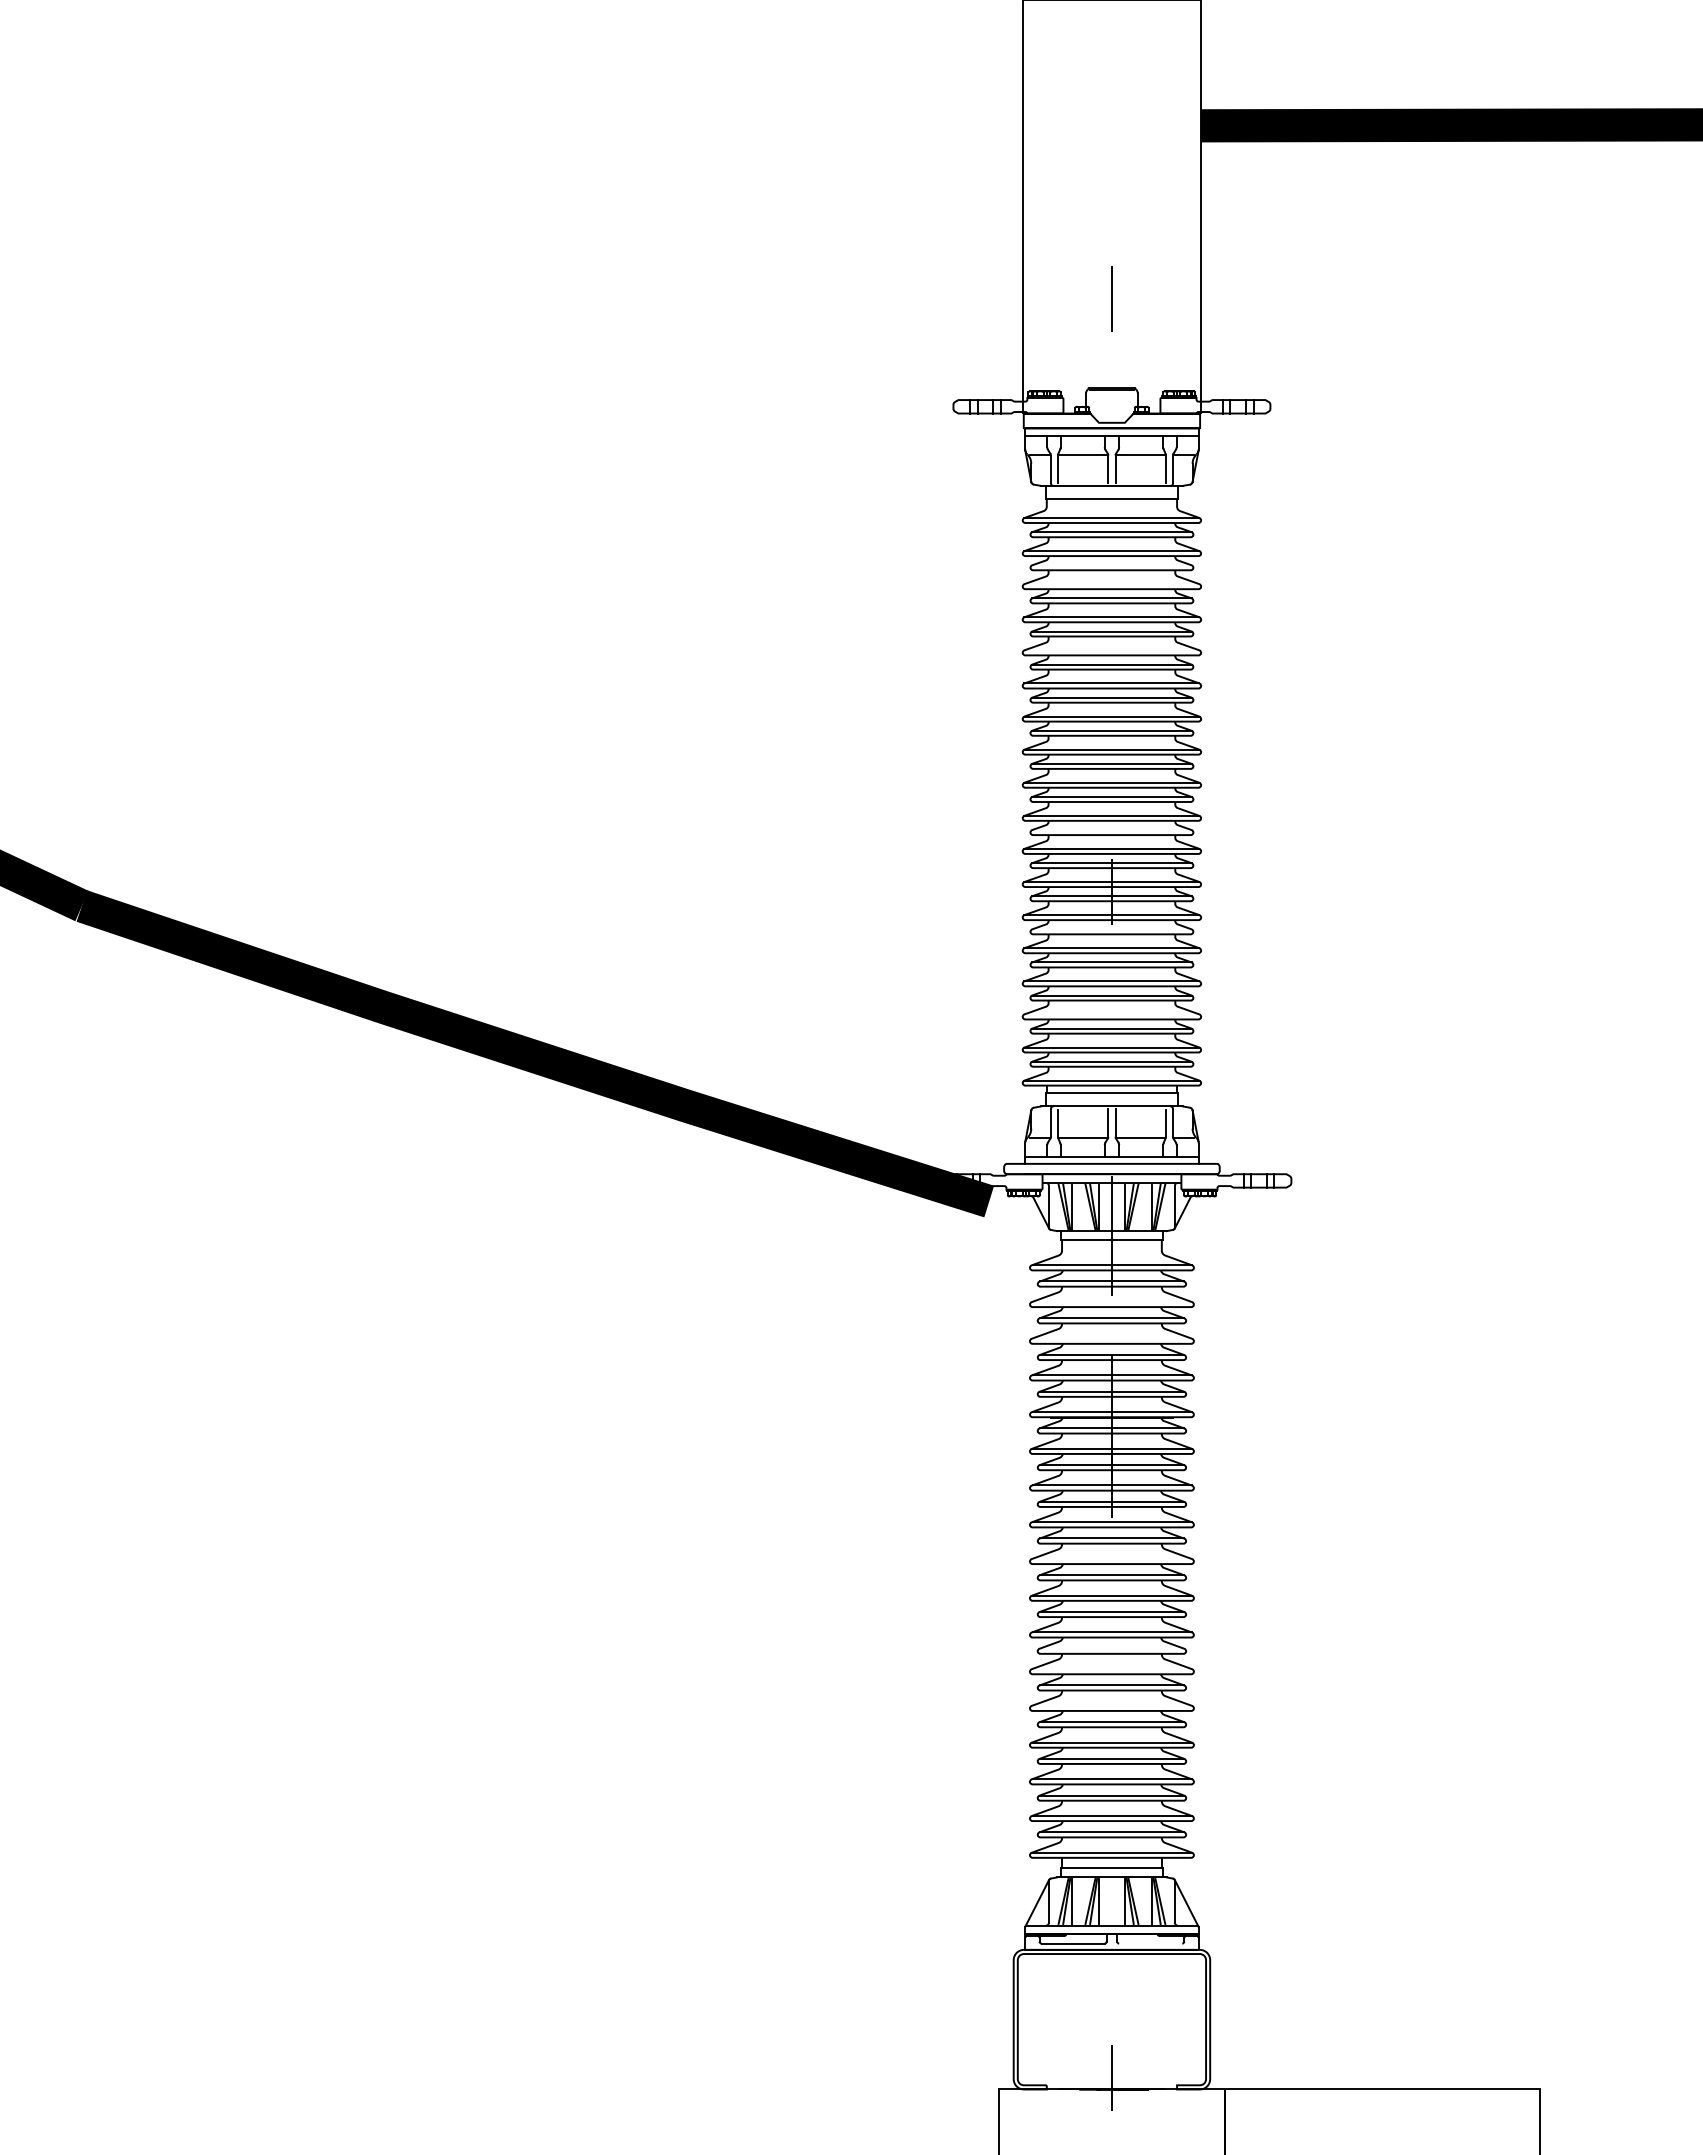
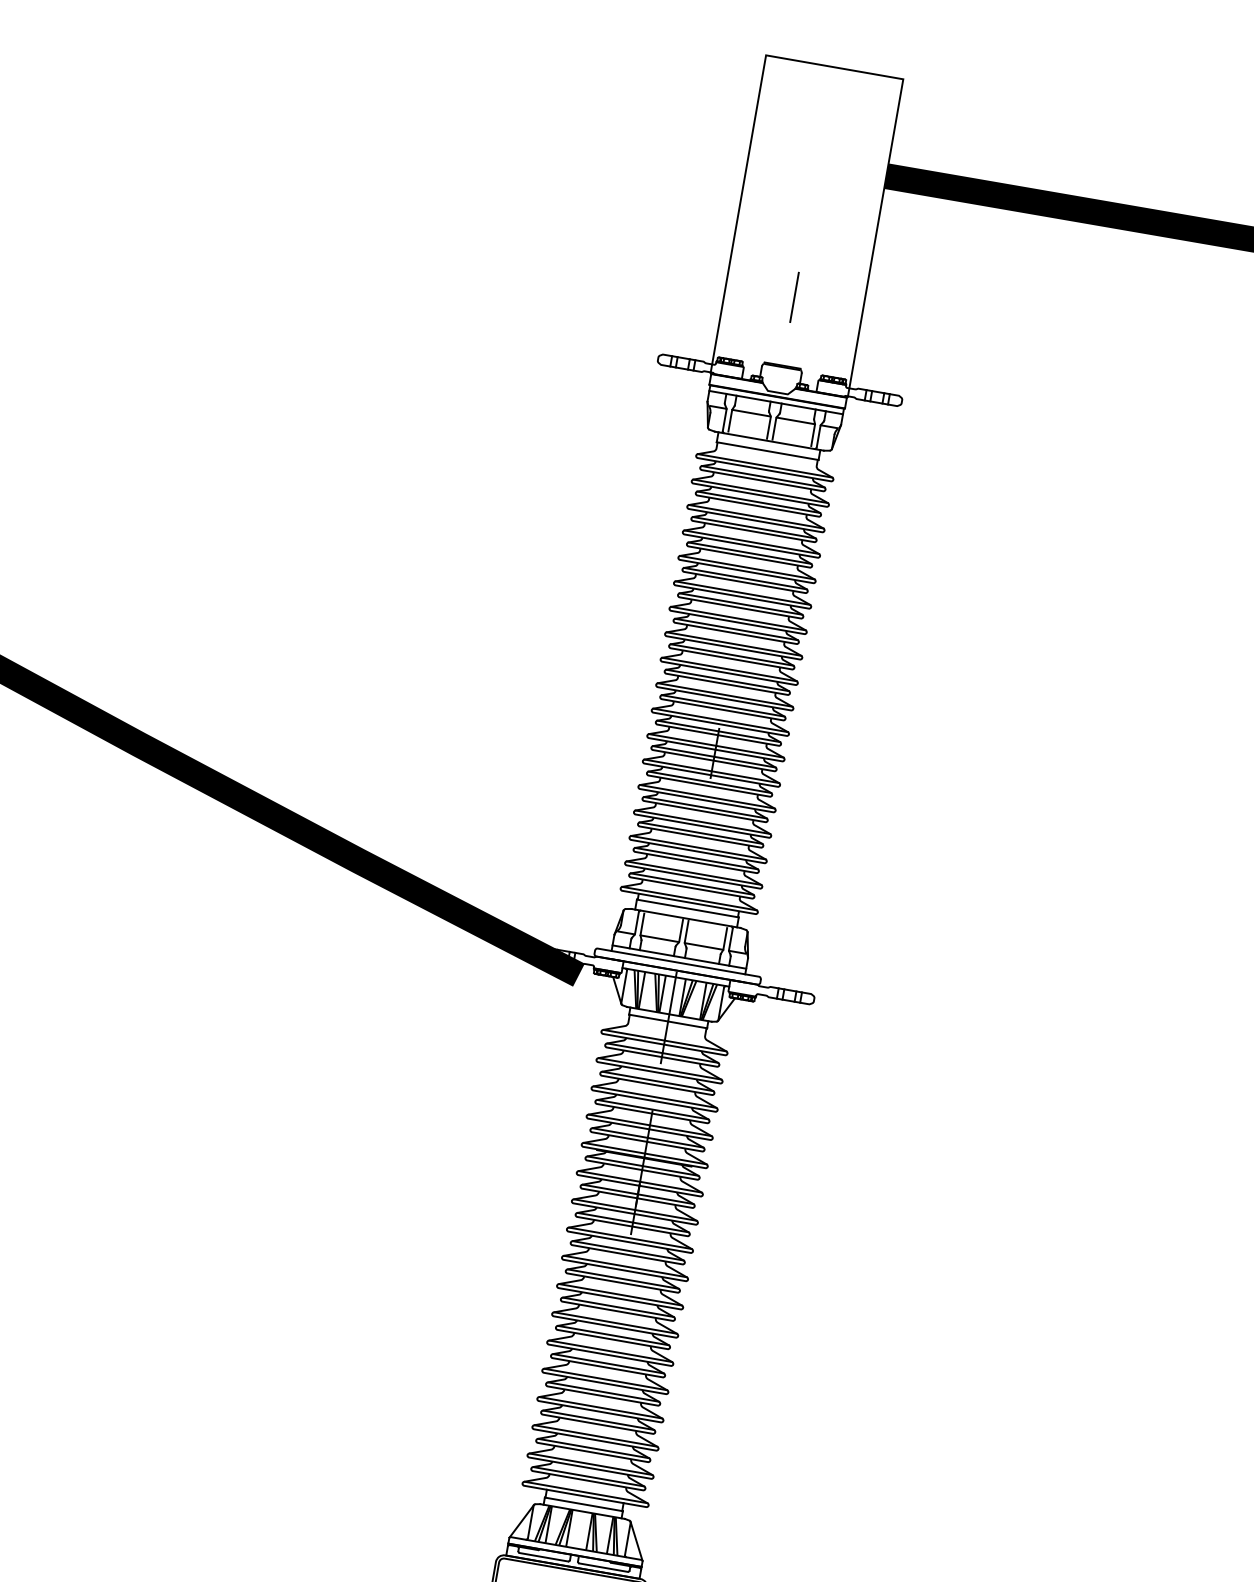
line: (1111, 565) -> (758, 502), added
line: (1111, 584) -> (755, 516), added
line: (1111, 650) -> (746, 567), added
line: (1111, 830) -> (722, 706), added
line: (1111, 929) -> (709, 782), added
line: (1111, 1014) -> (698, 847), added
line: (1111, 1301) -> (659, 1068), added
line: (1111, 1338) -> (654, 1096), added
line: (1111, 1558) -> (625, 1266), added
line: (1112, 1648) -> (613, 1335), added
line: (1111, 1669) -> (610, 1351), added
line: (1111, 1705) -> (605, 1379), added
line: (1150, 1943) -> (603, 1567), added

